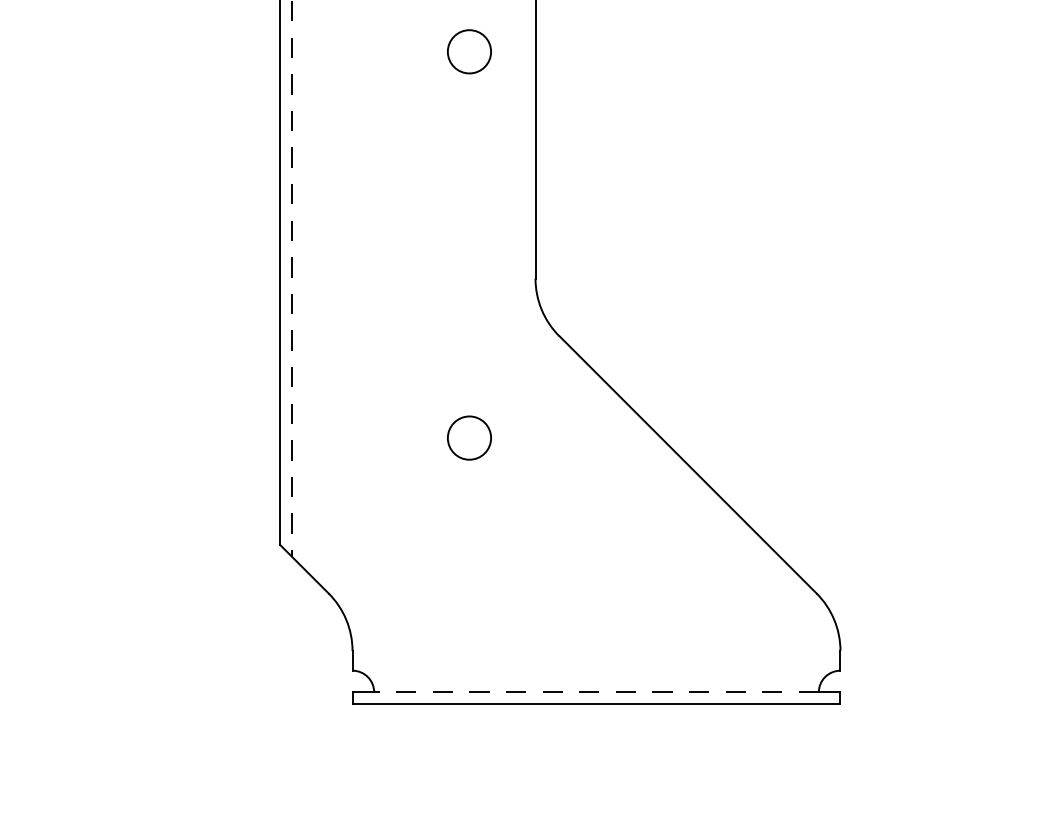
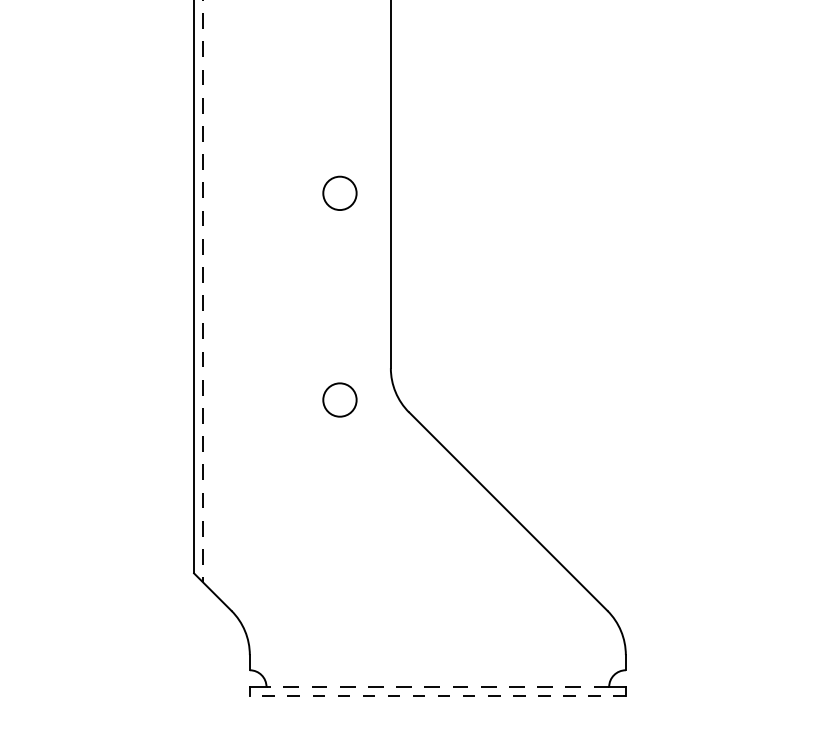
circle: (468, 437) -> (339, 399), moved
line: (596, 703) -> (437, 695), solid -> dashed

